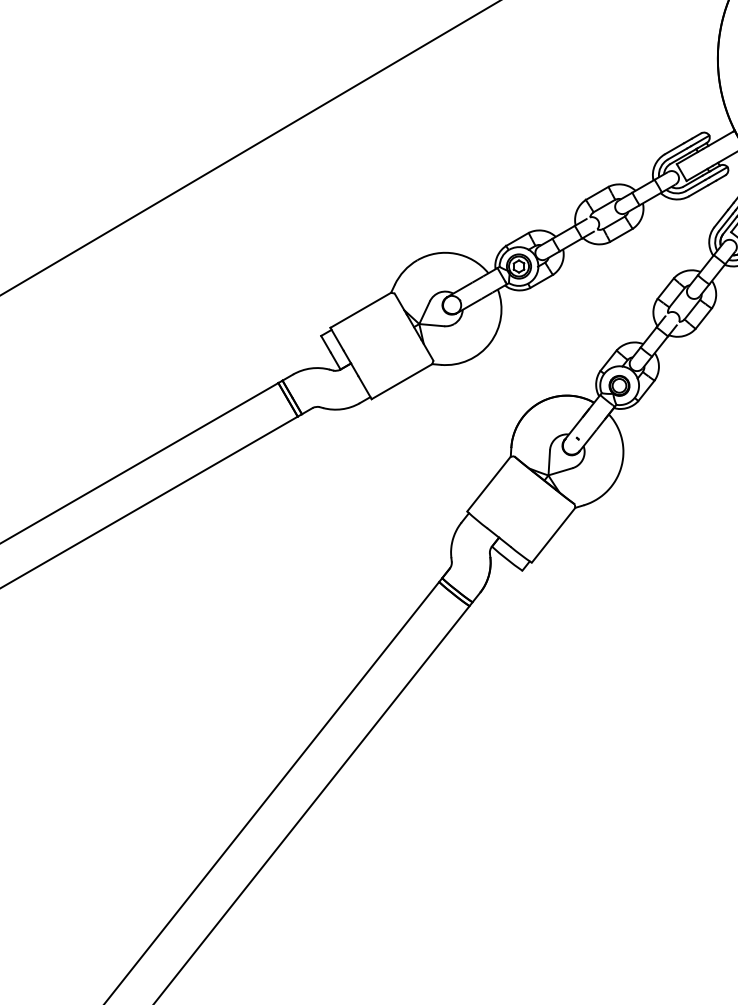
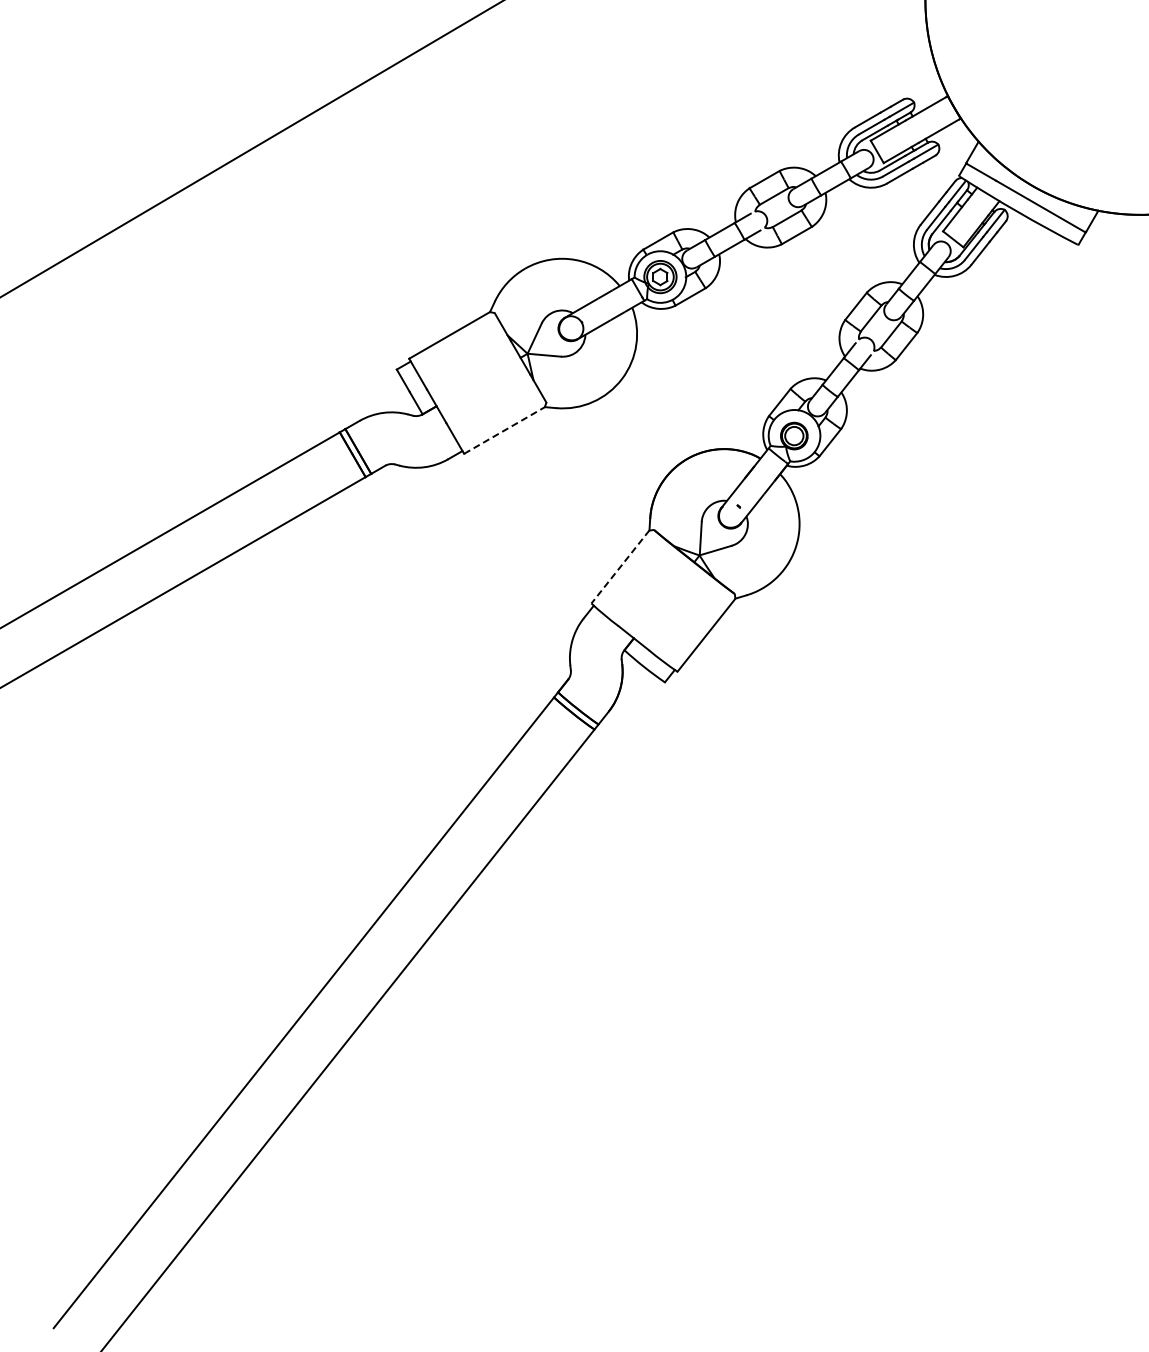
line: (401, 381) -> (504, 430), solid -> dashed
line: (489, 483) -> (620, 566), solid -> dashed

